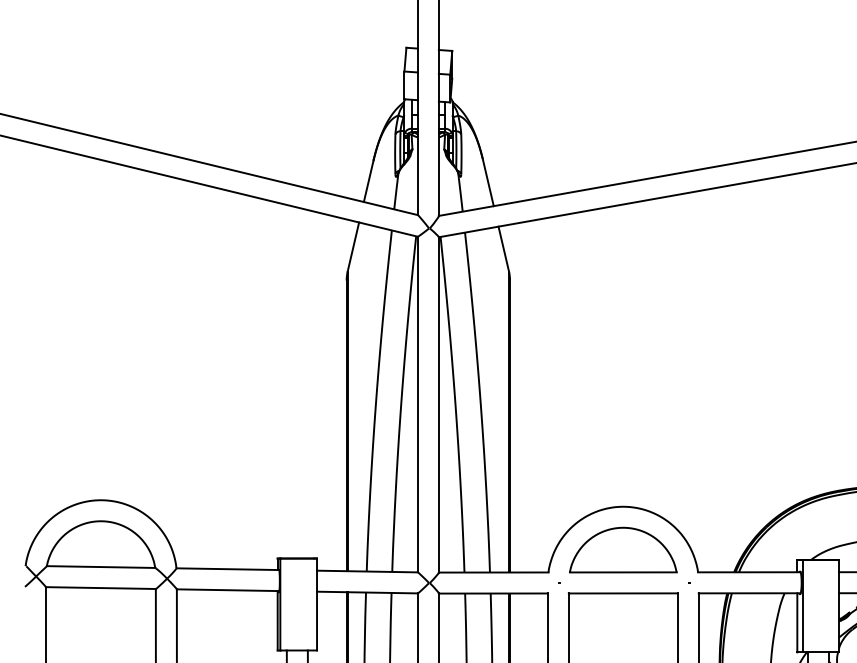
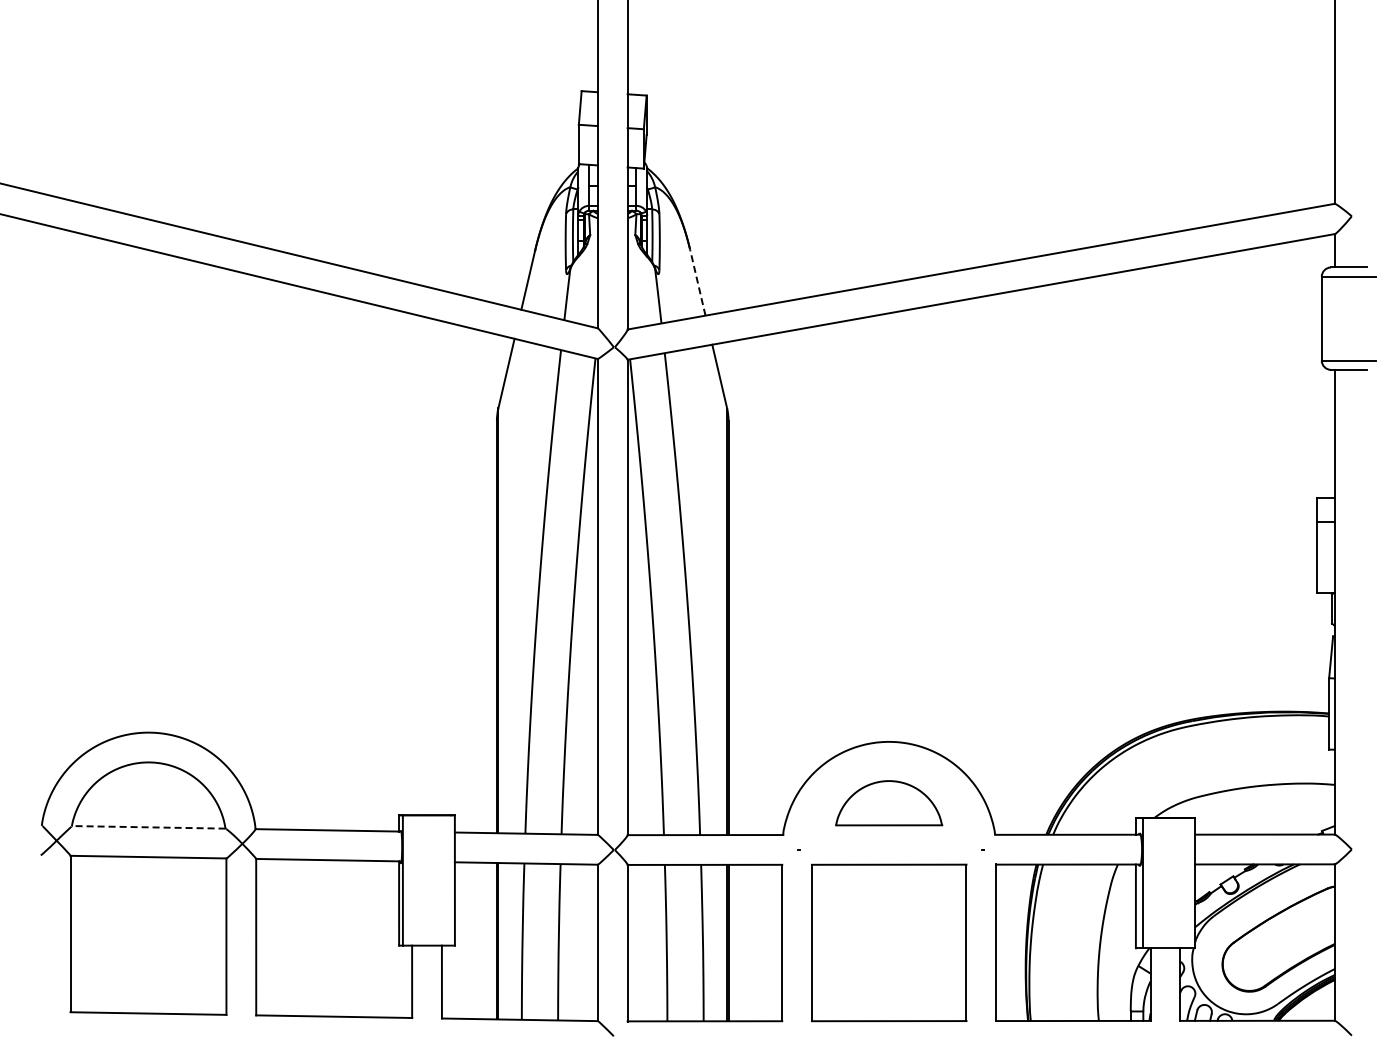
line: (488, 182) -> (697, 282), solid -> dashed
part: (622, 549) -> (888, 802), size x0.7
line: (100, 567) -> (148, 827), solid -> dashed

